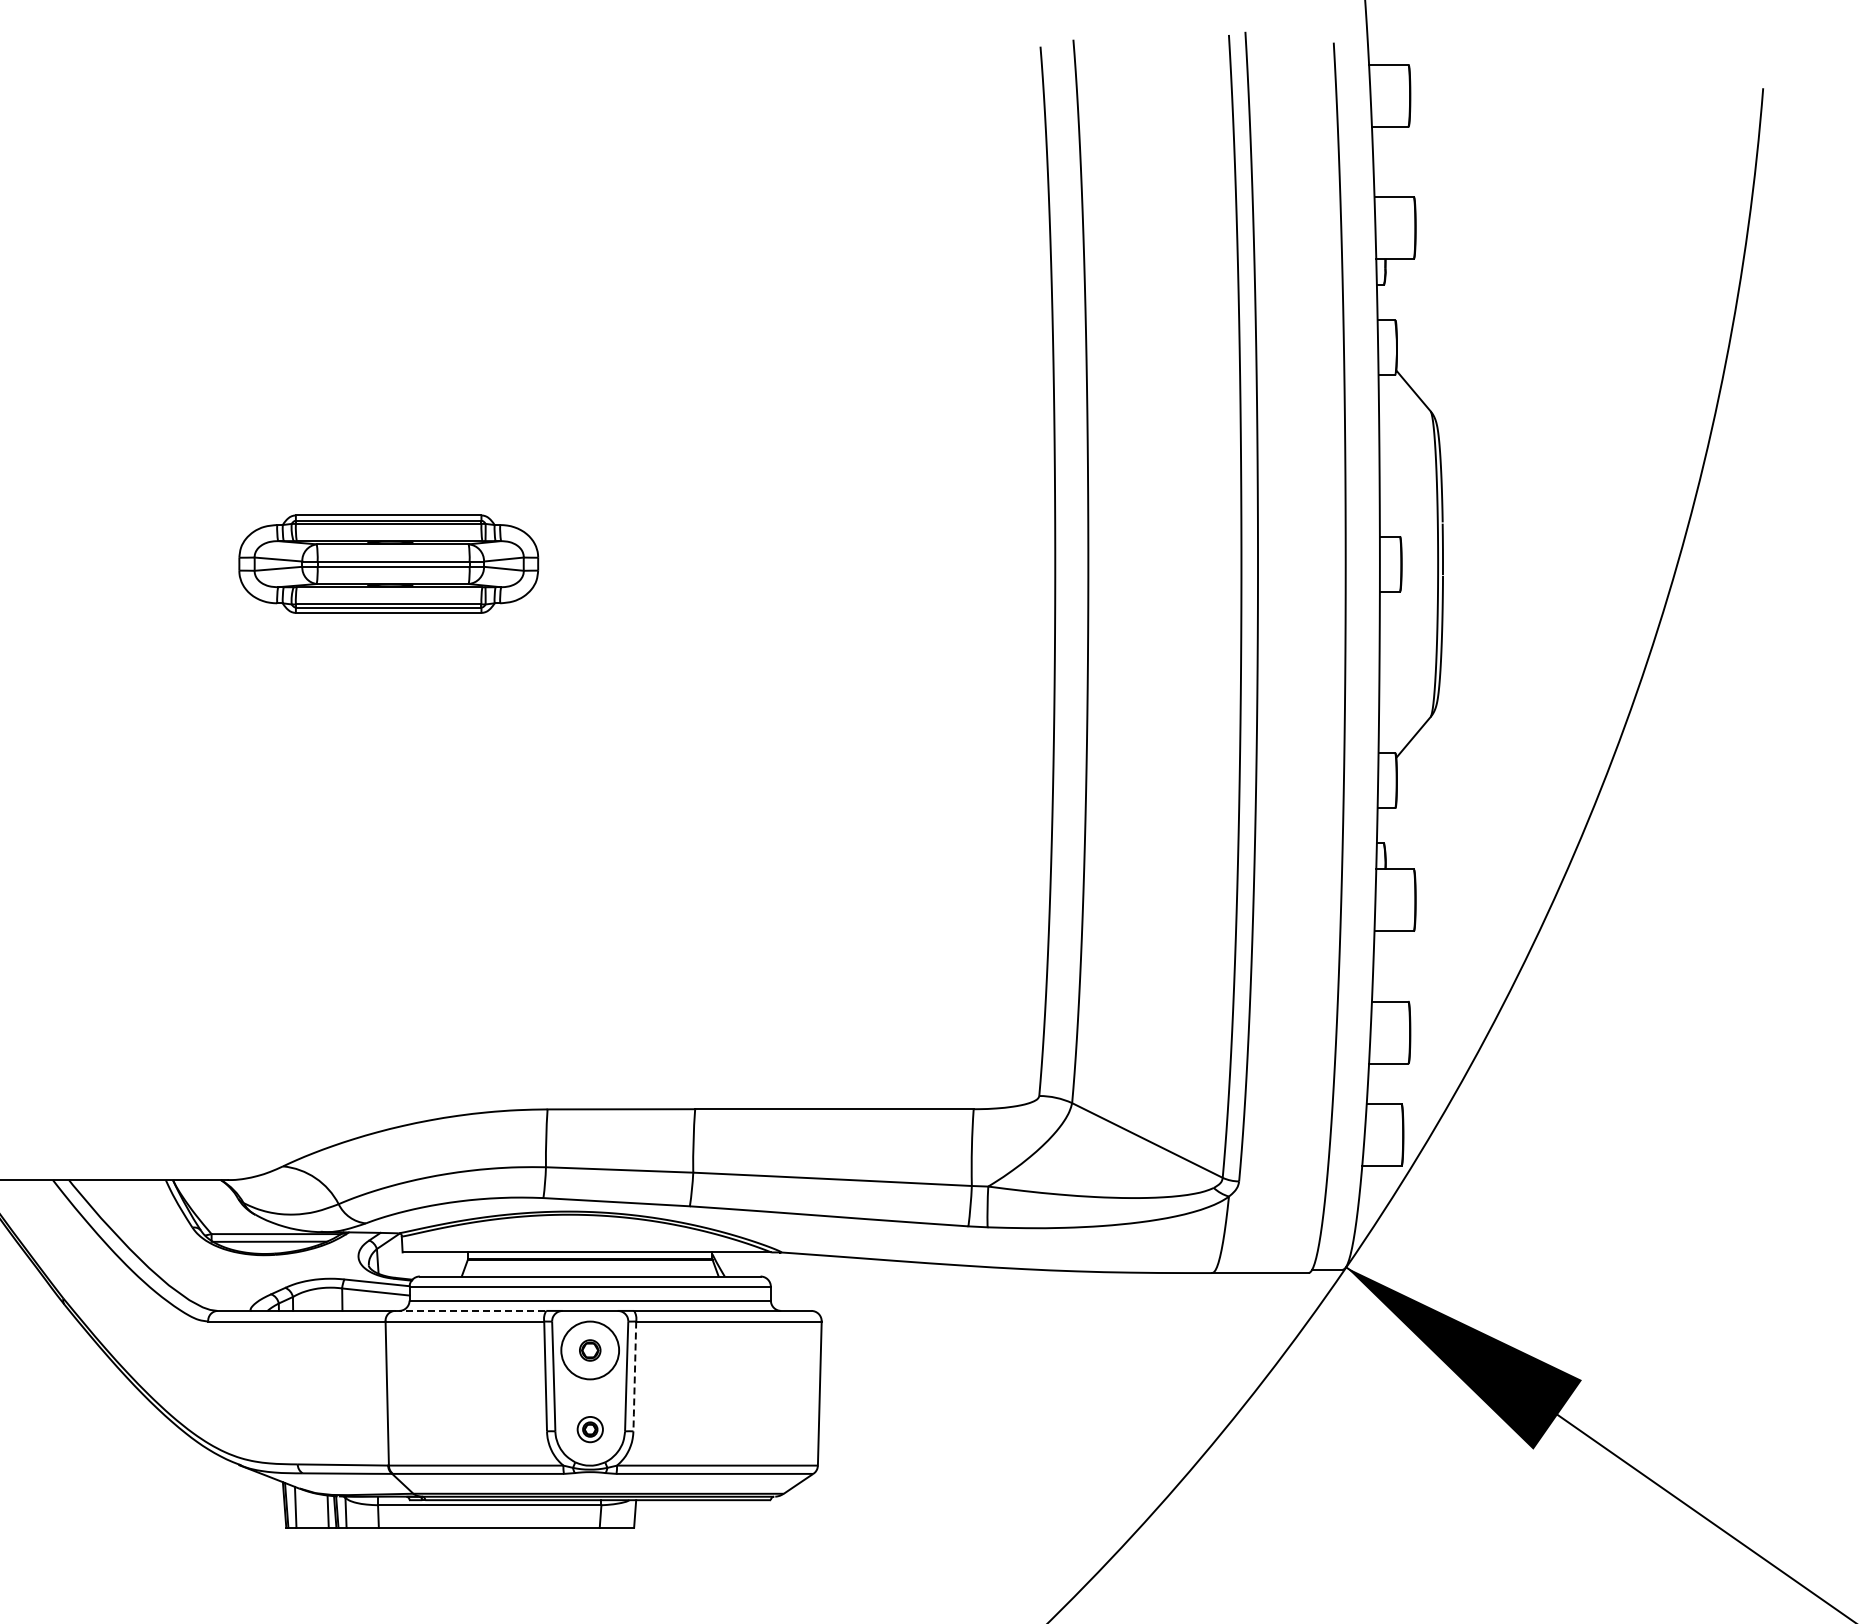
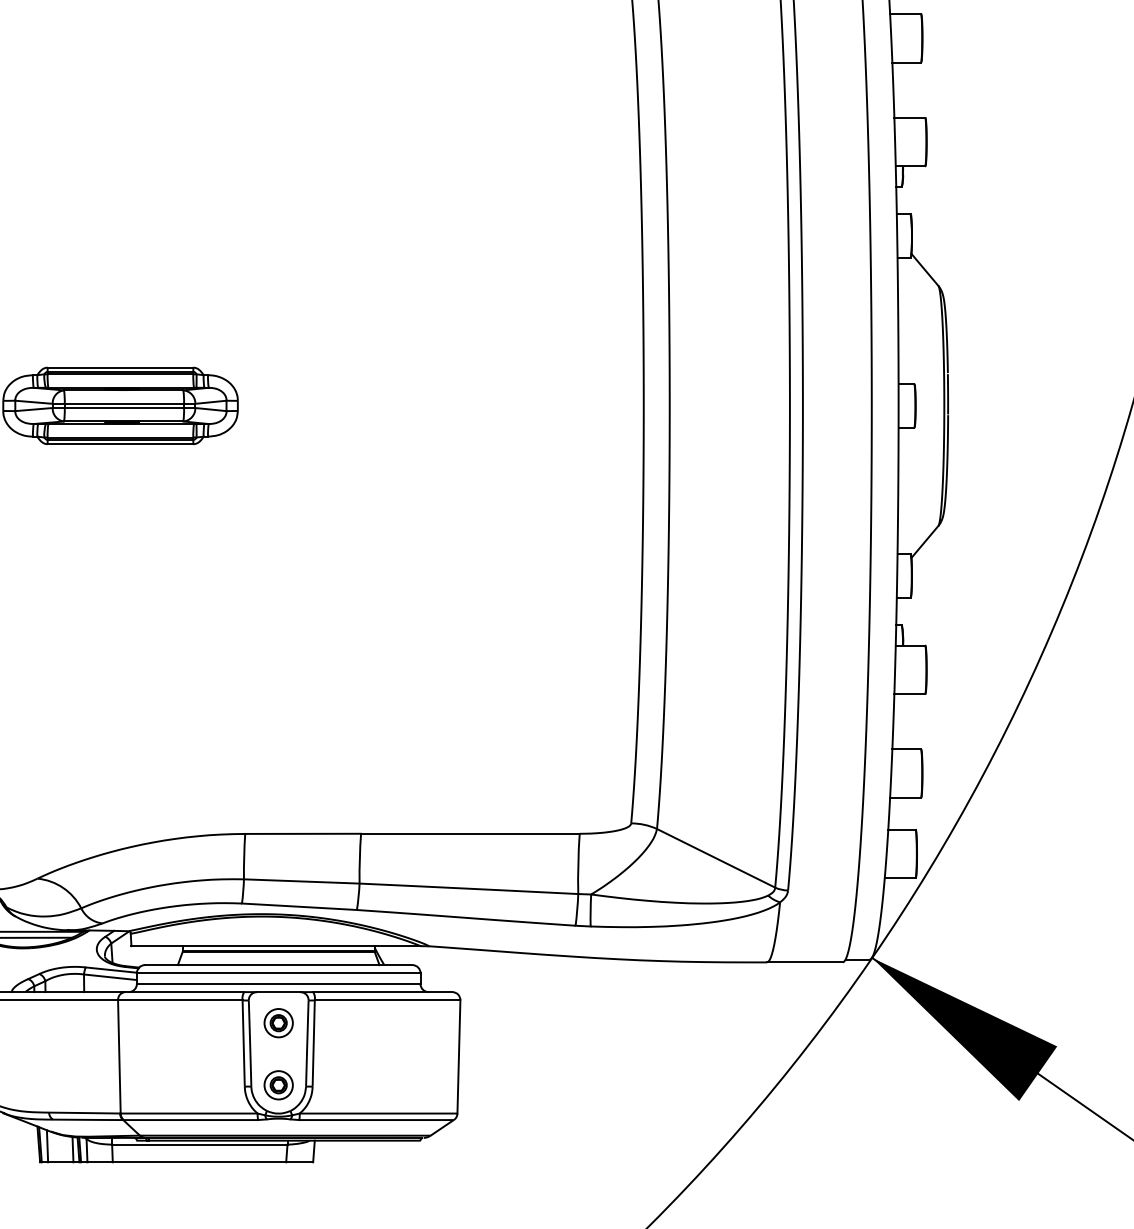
line: (470, 1310) -> (184, 991), dashed -> solid
circle: (590, 1350) -> (278, 1023), size x0.62
line: (634, 1376) -> (313, 1043), dashed -> solid
part: (590, 1429) -> (278, 1085), size x1.43

